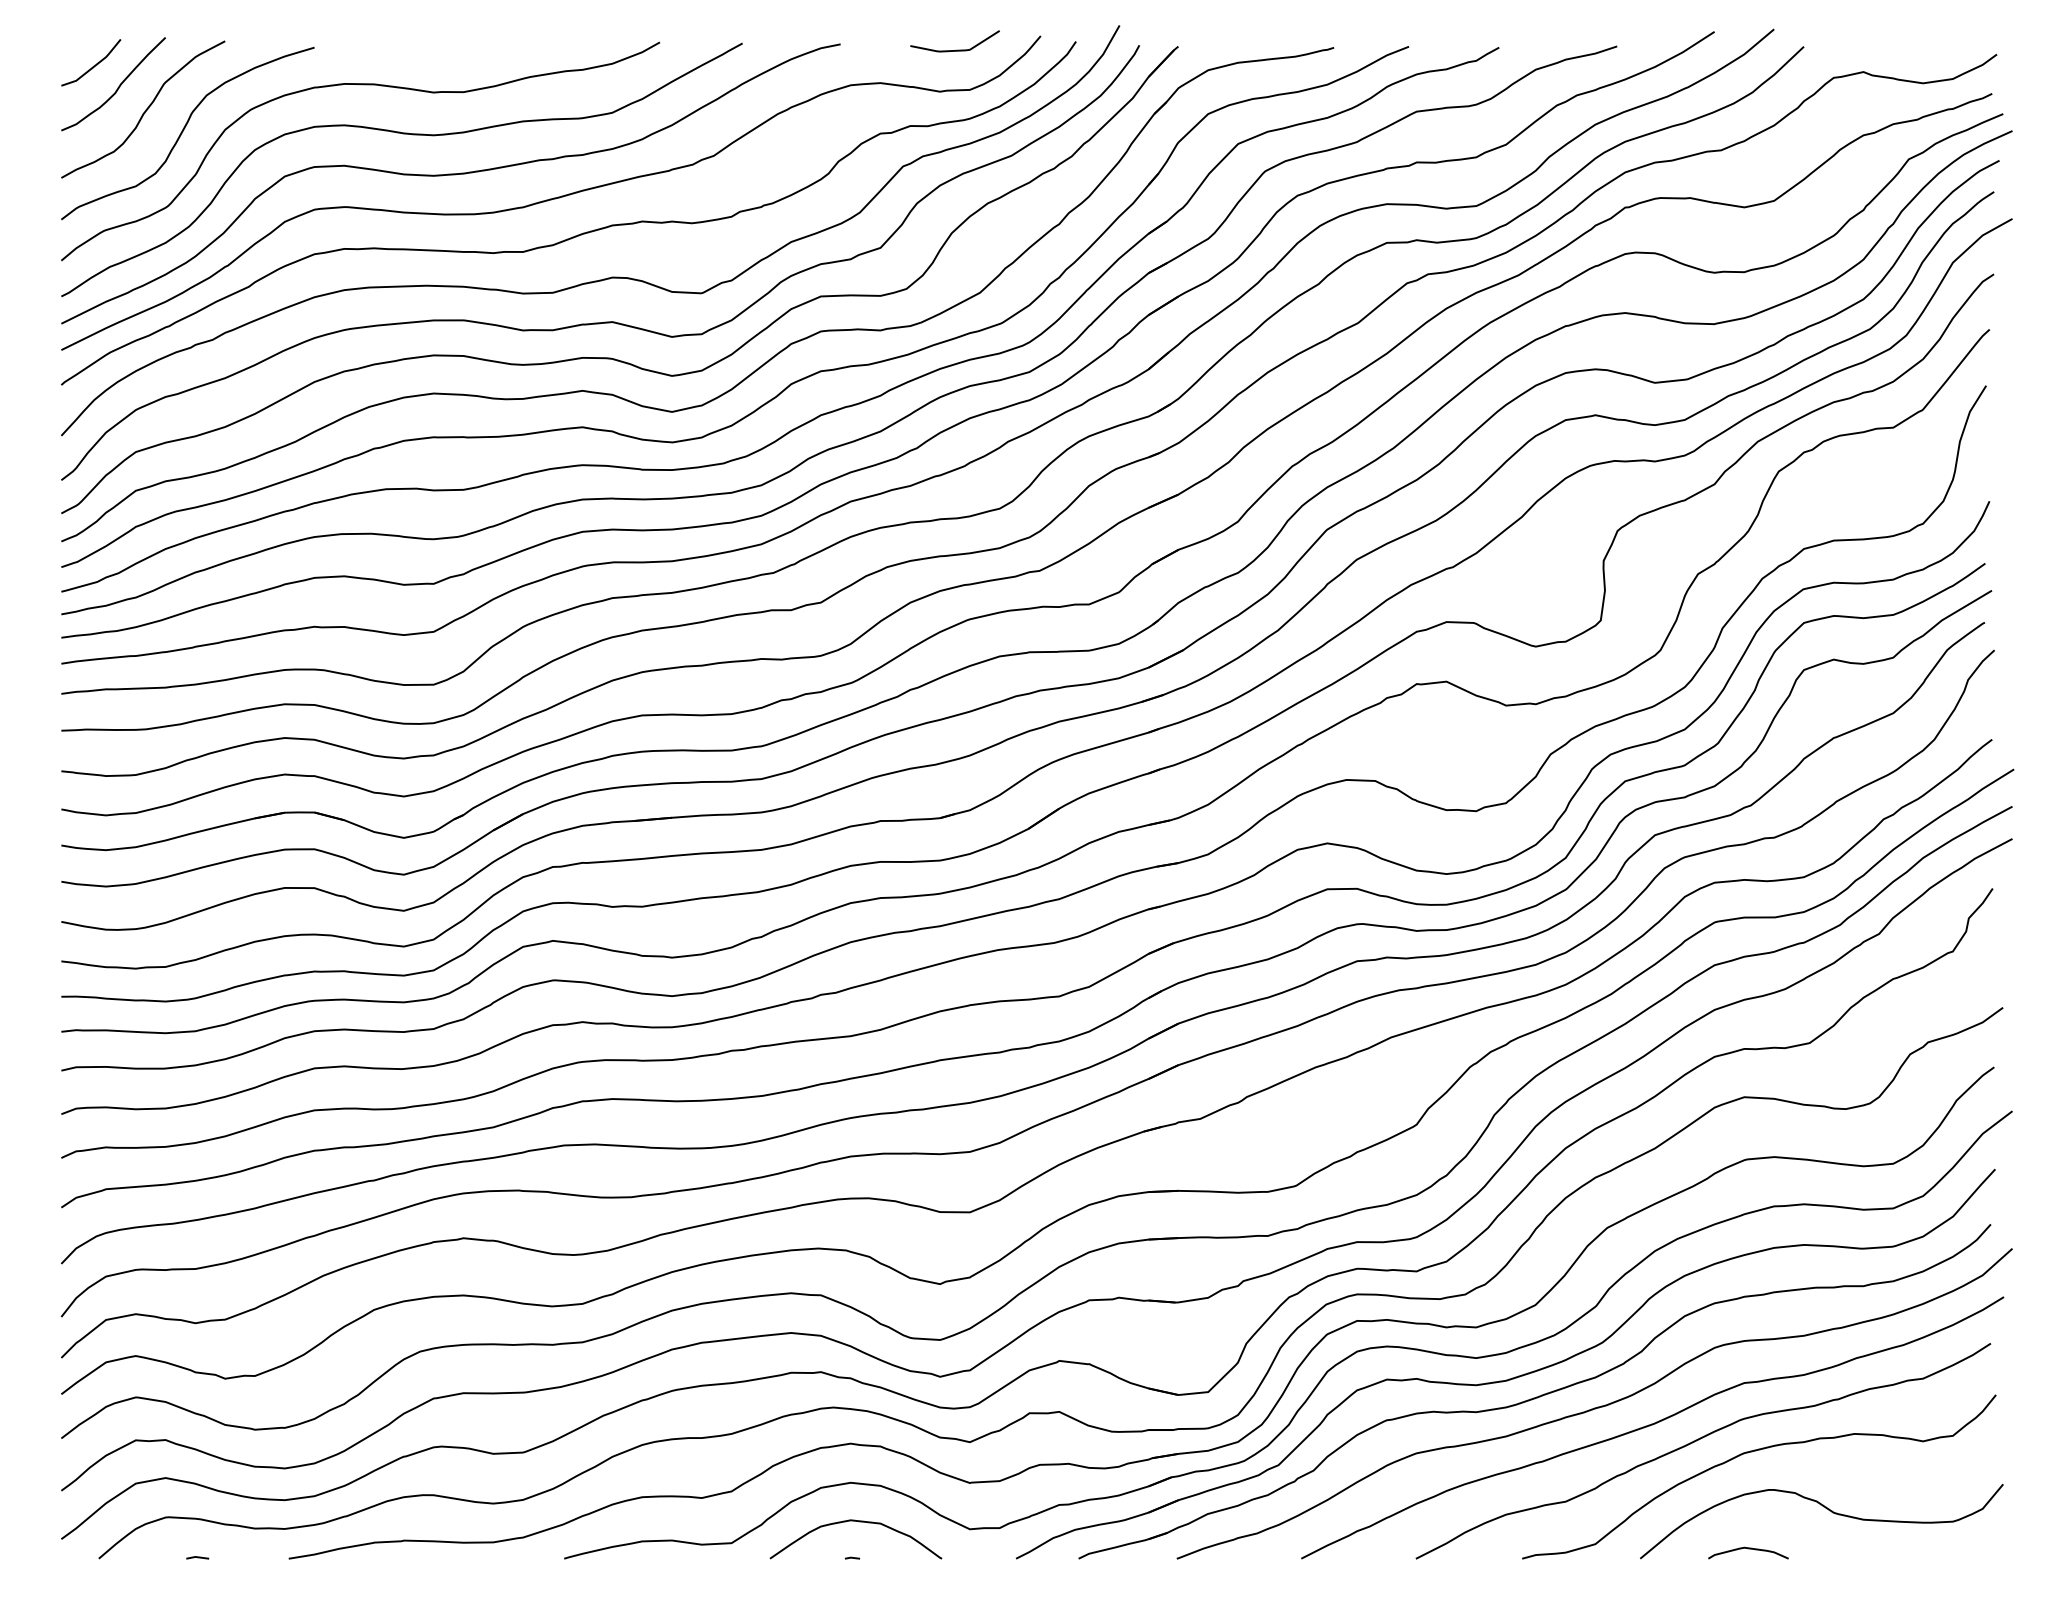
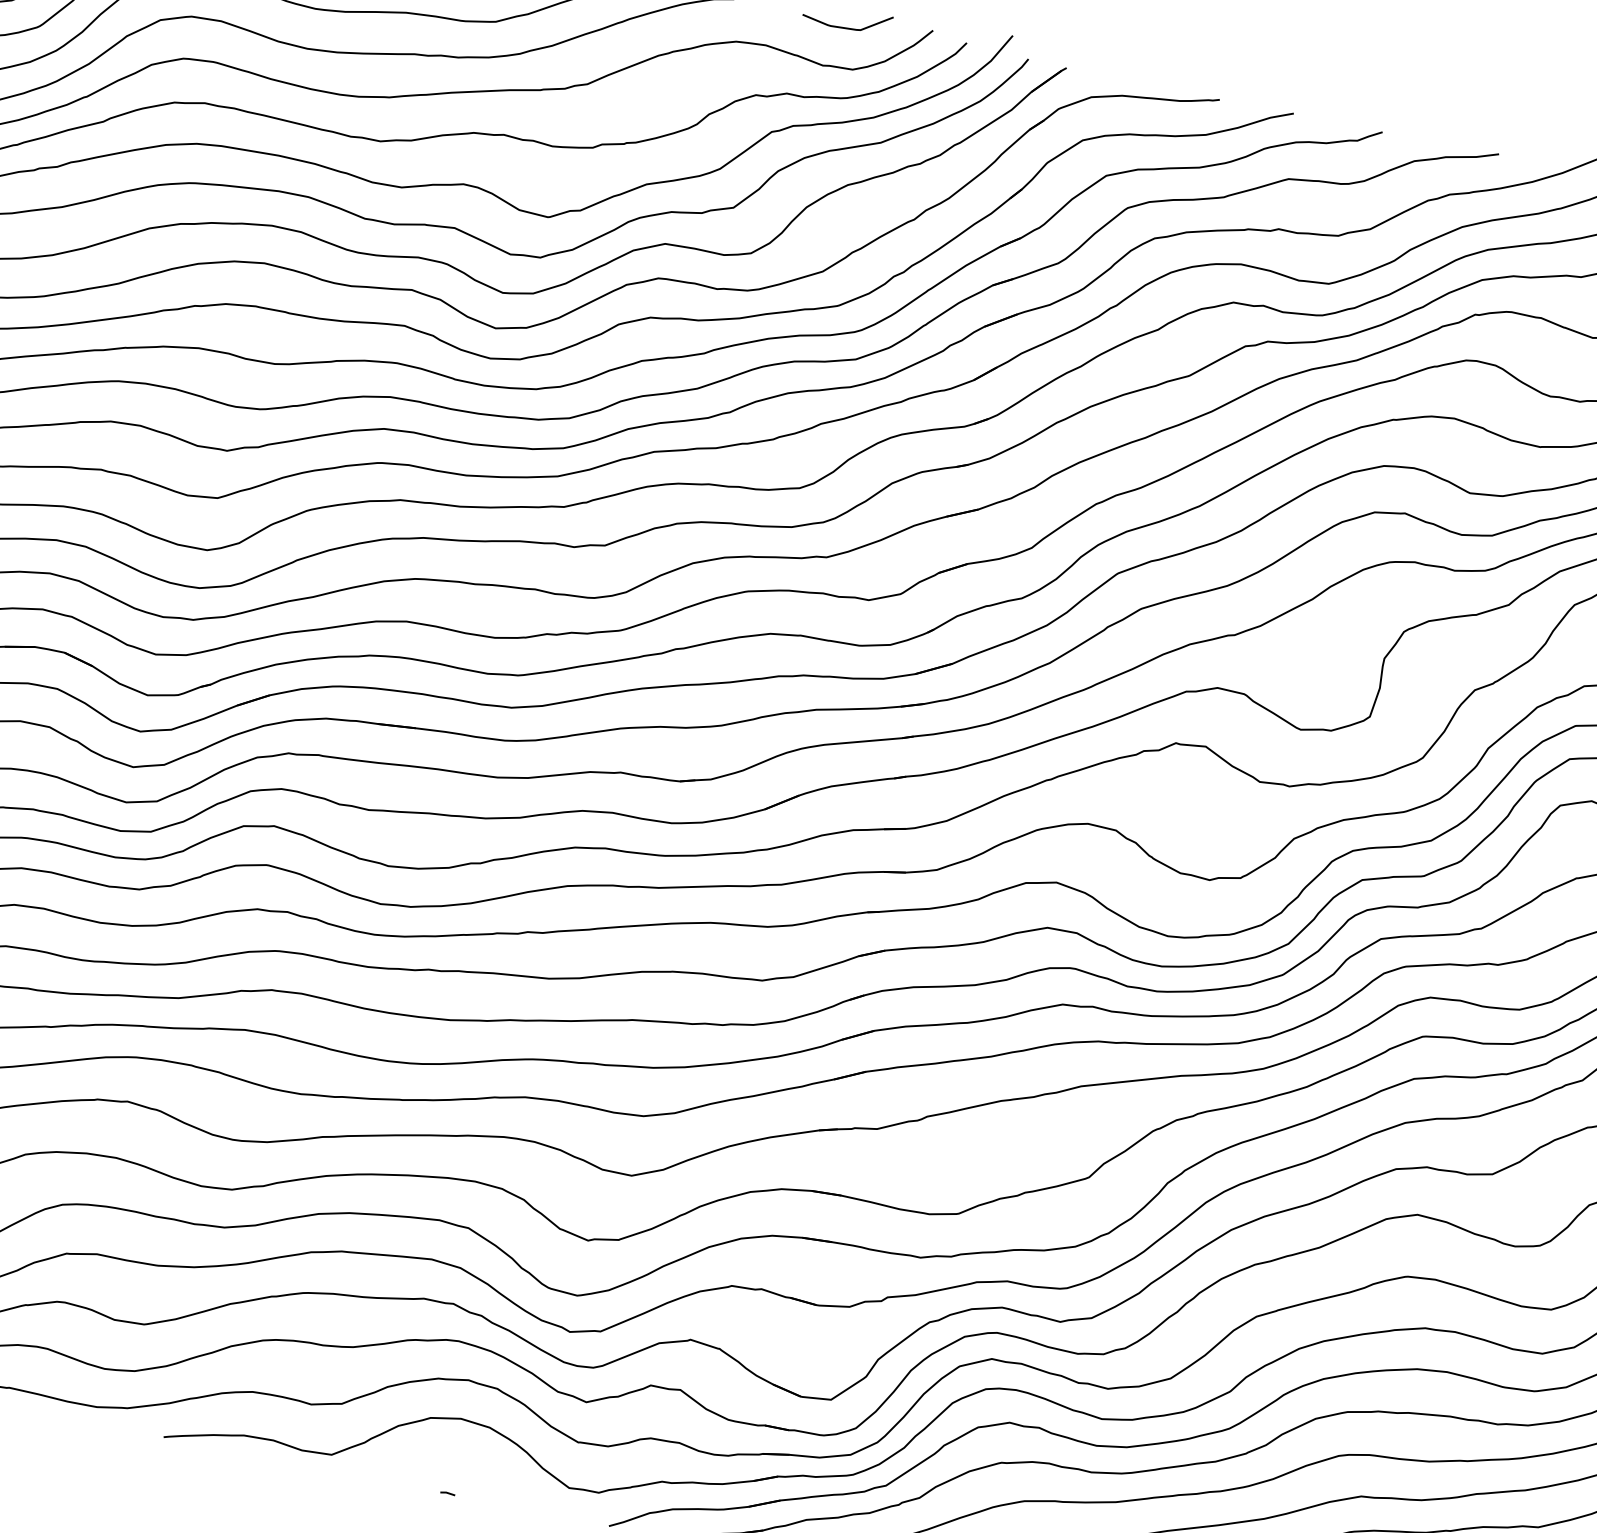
curve: (858, 1522) -> (460, 1459), removed

